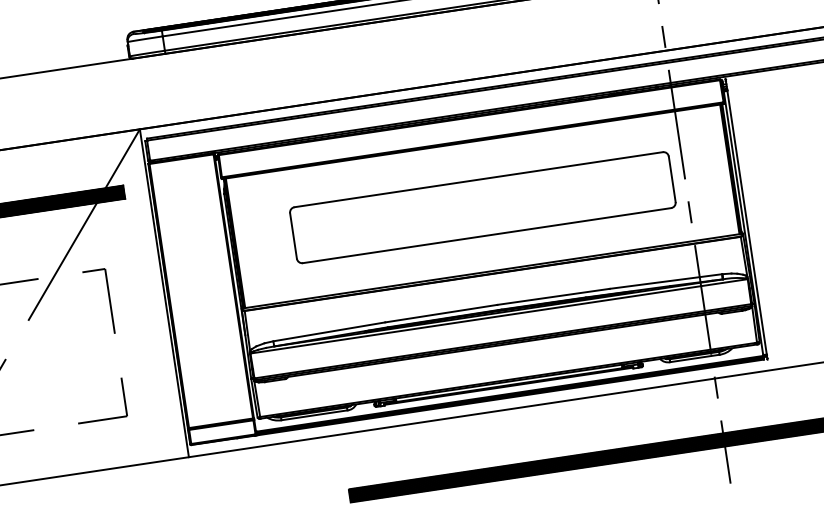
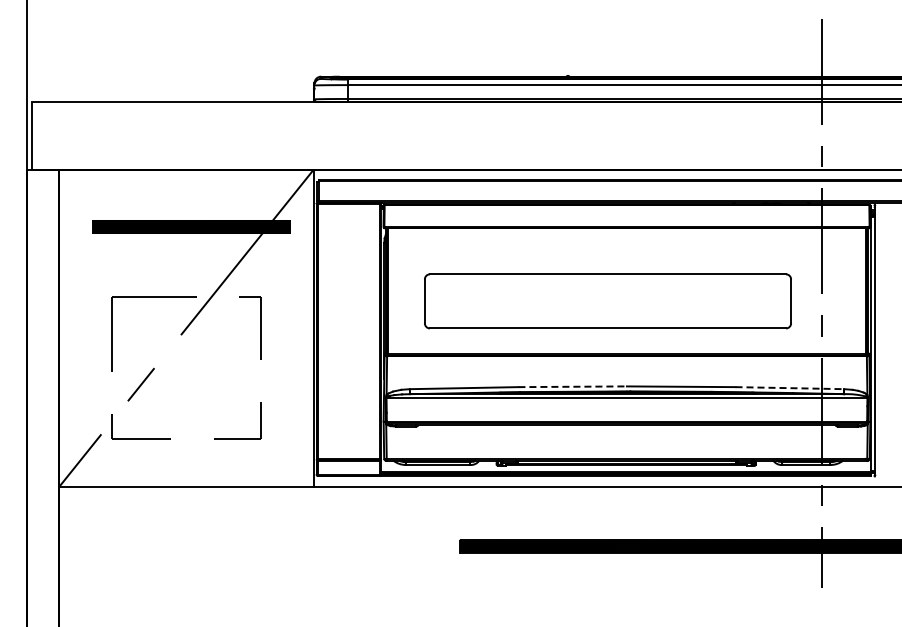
part: (482, 207) -> (607, 301), moved
line: (666, 281) -> (790, 388), solid -> dashed
line: (442, 313) -> (573, 386), solid -> dashed

